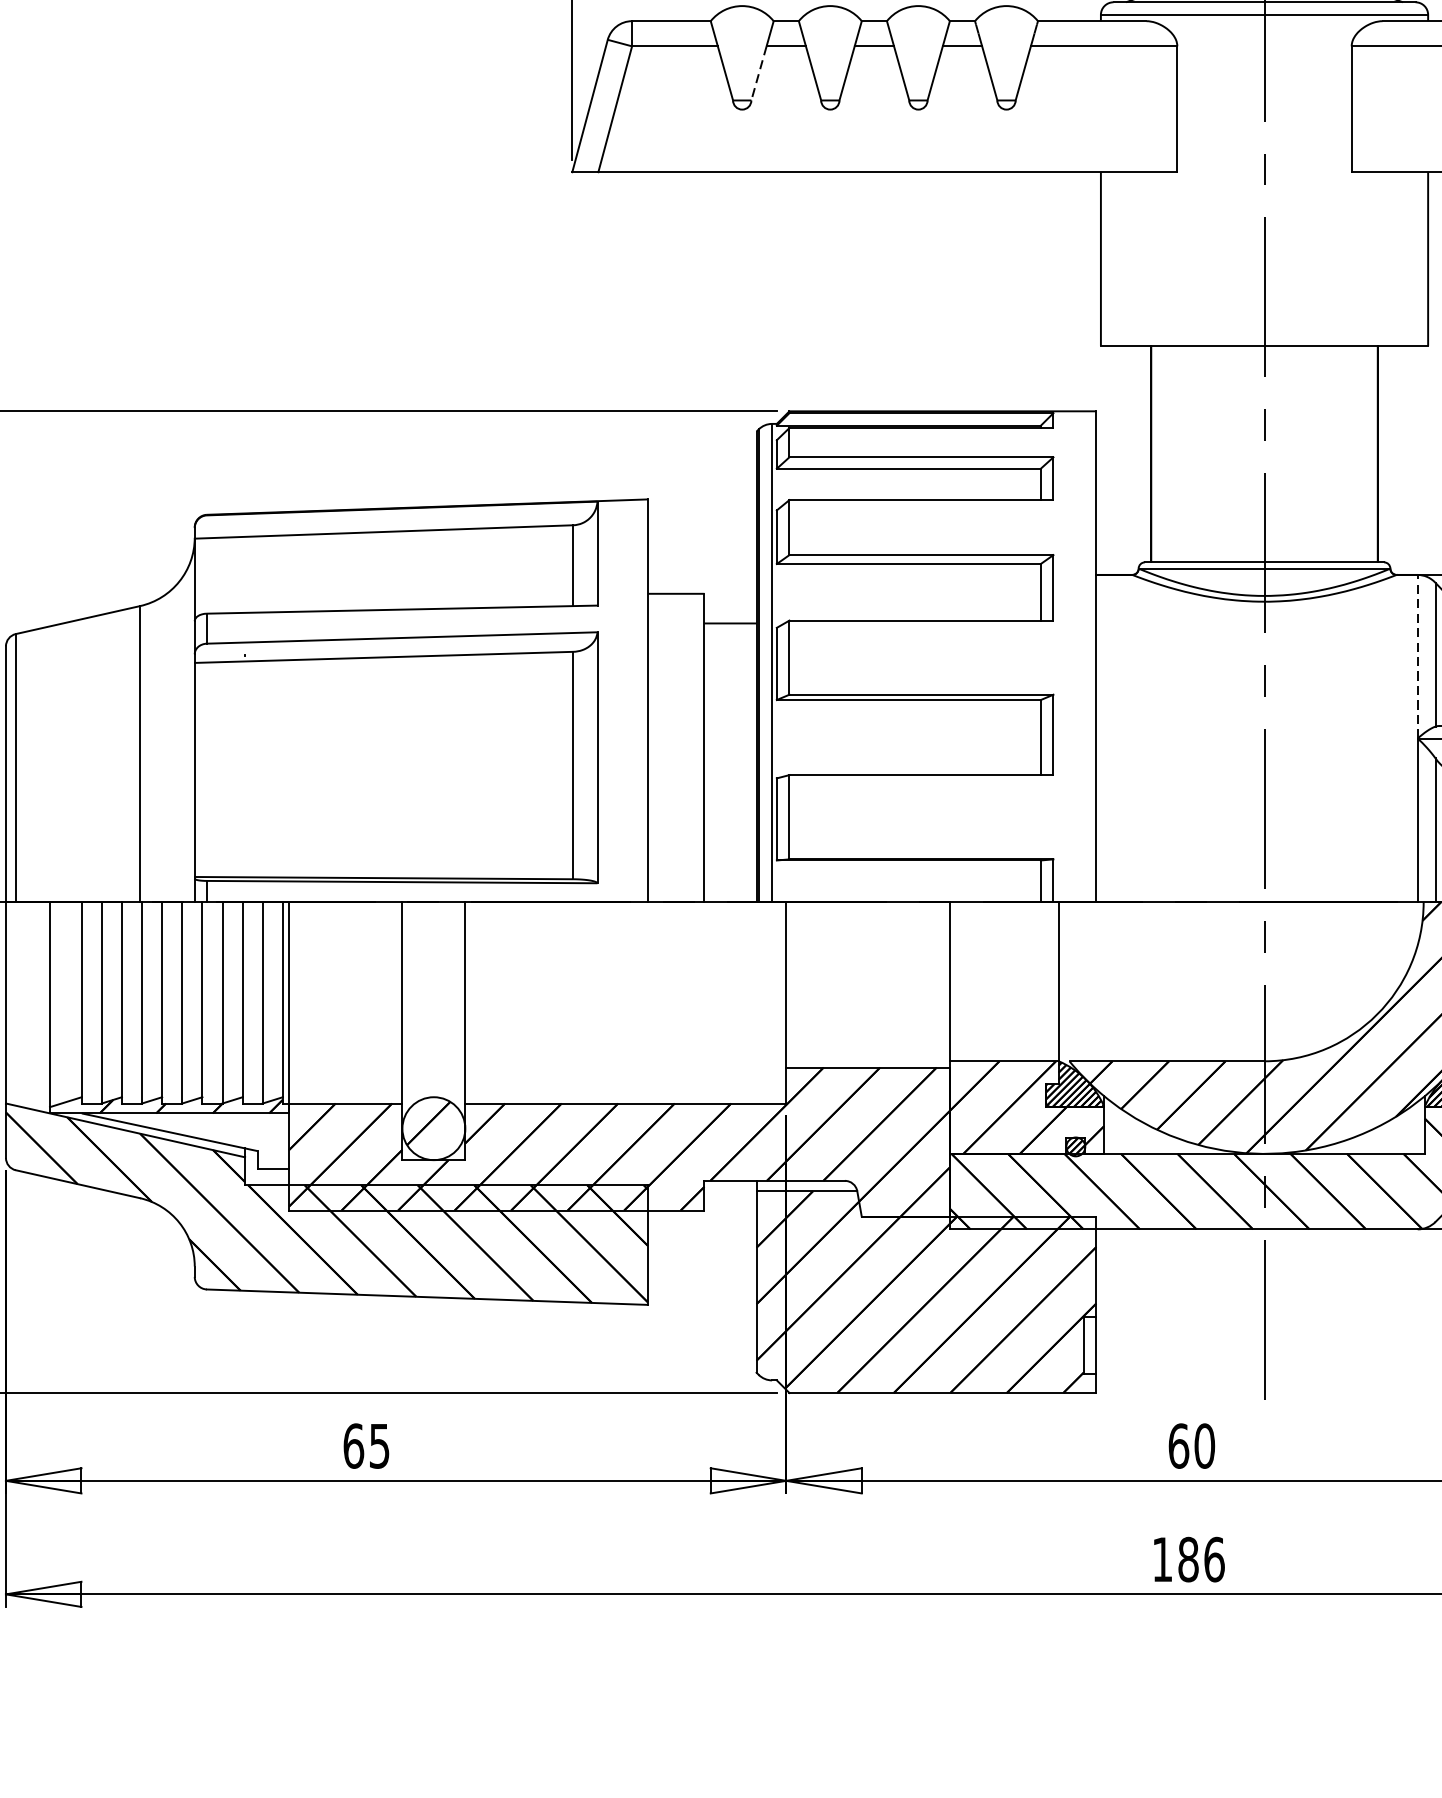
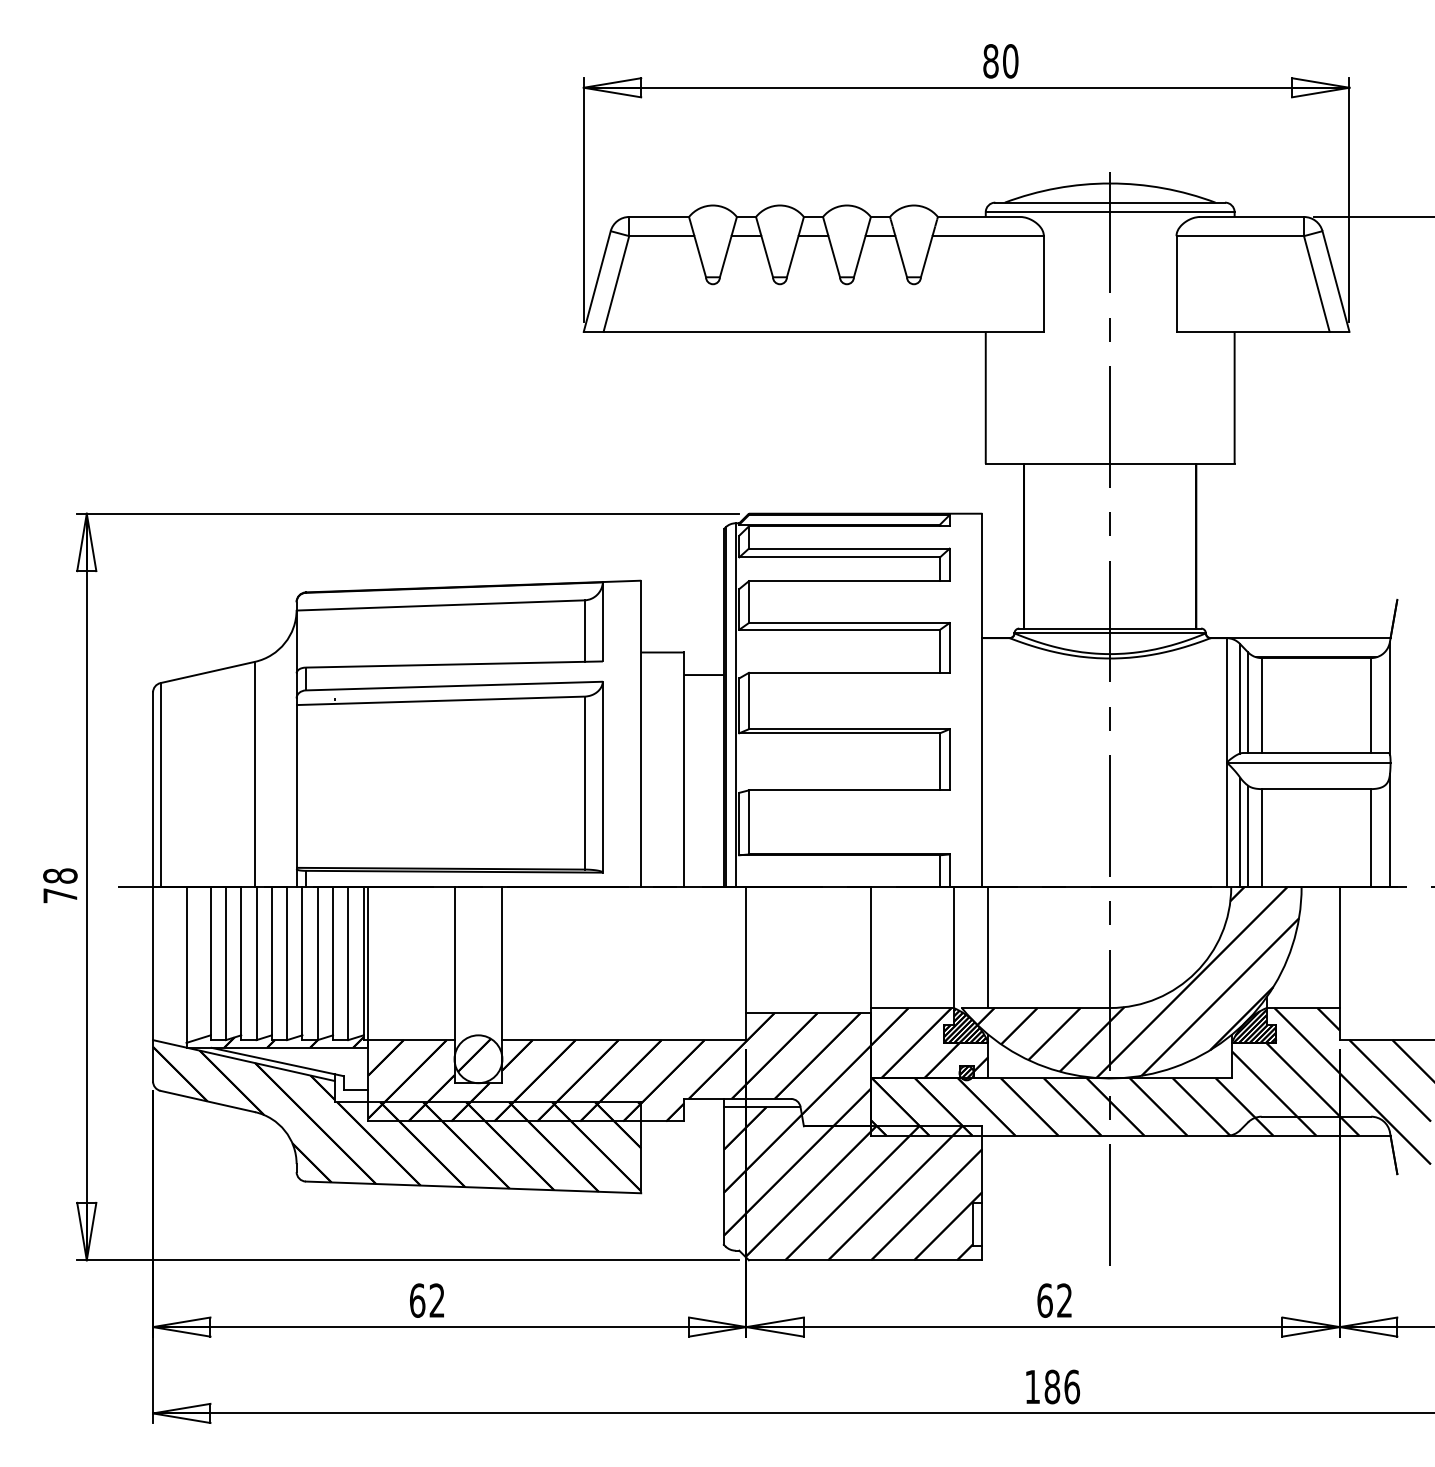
line: (758, 74) -> (725, 257), dashed -> solid
line: (1417, 655) -> (1226, 699), dashed -> solid
line: (1104, 981) -> (988, 947), added
text: (378, 1445) -> (436, 1300), 65 -> 62
text: (1204, 1445) -> (1064, 1300), 60 -> 62

